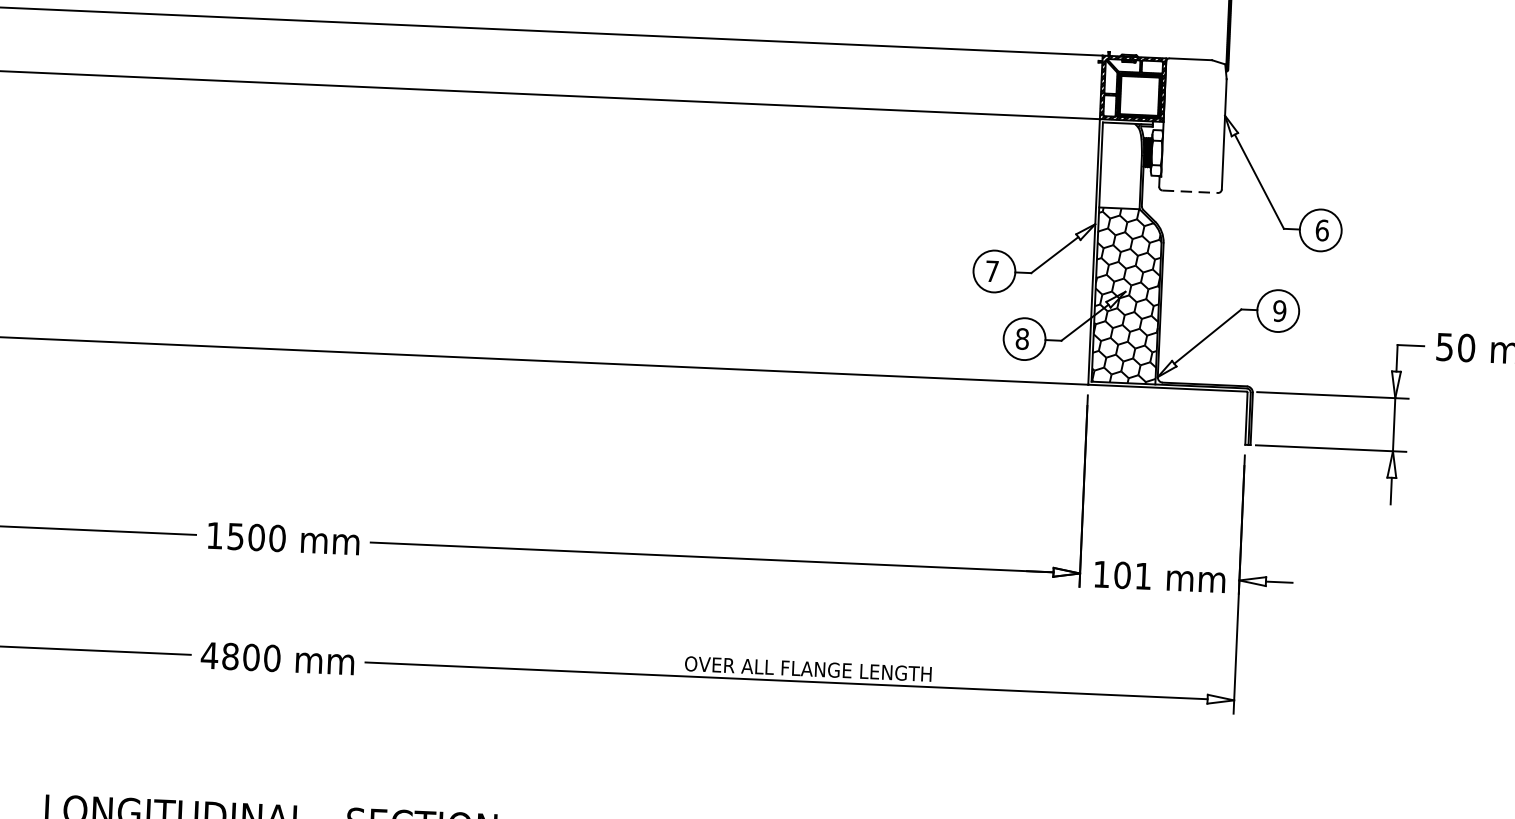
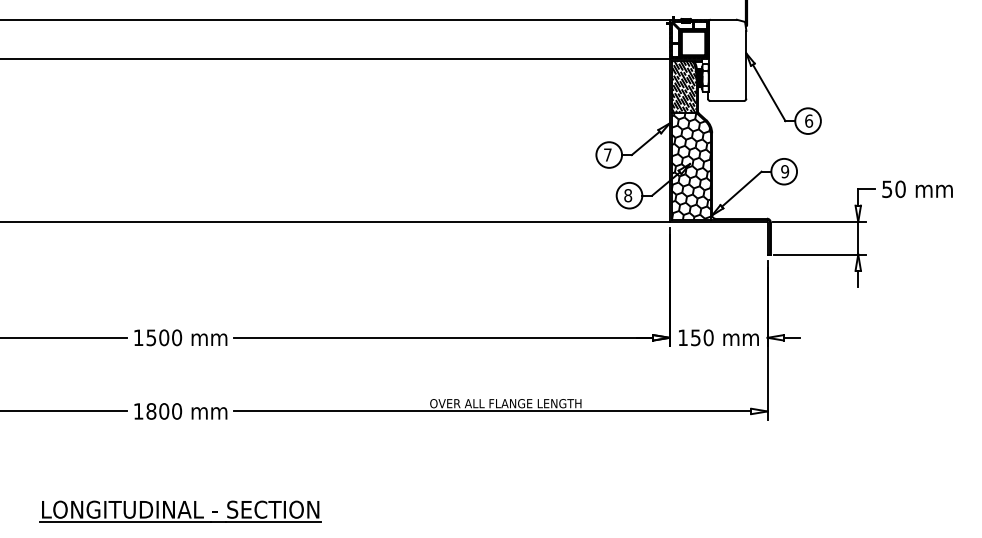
hatch: (1120, 165) -> (683, 86), added
line: (1190, 191) -> (727, 100), dashed -> solid
text: (1131, 575) -> (701, 337), 101 -> 150
text: (209, 655) -> (138, 411), 4800 -> 1800

